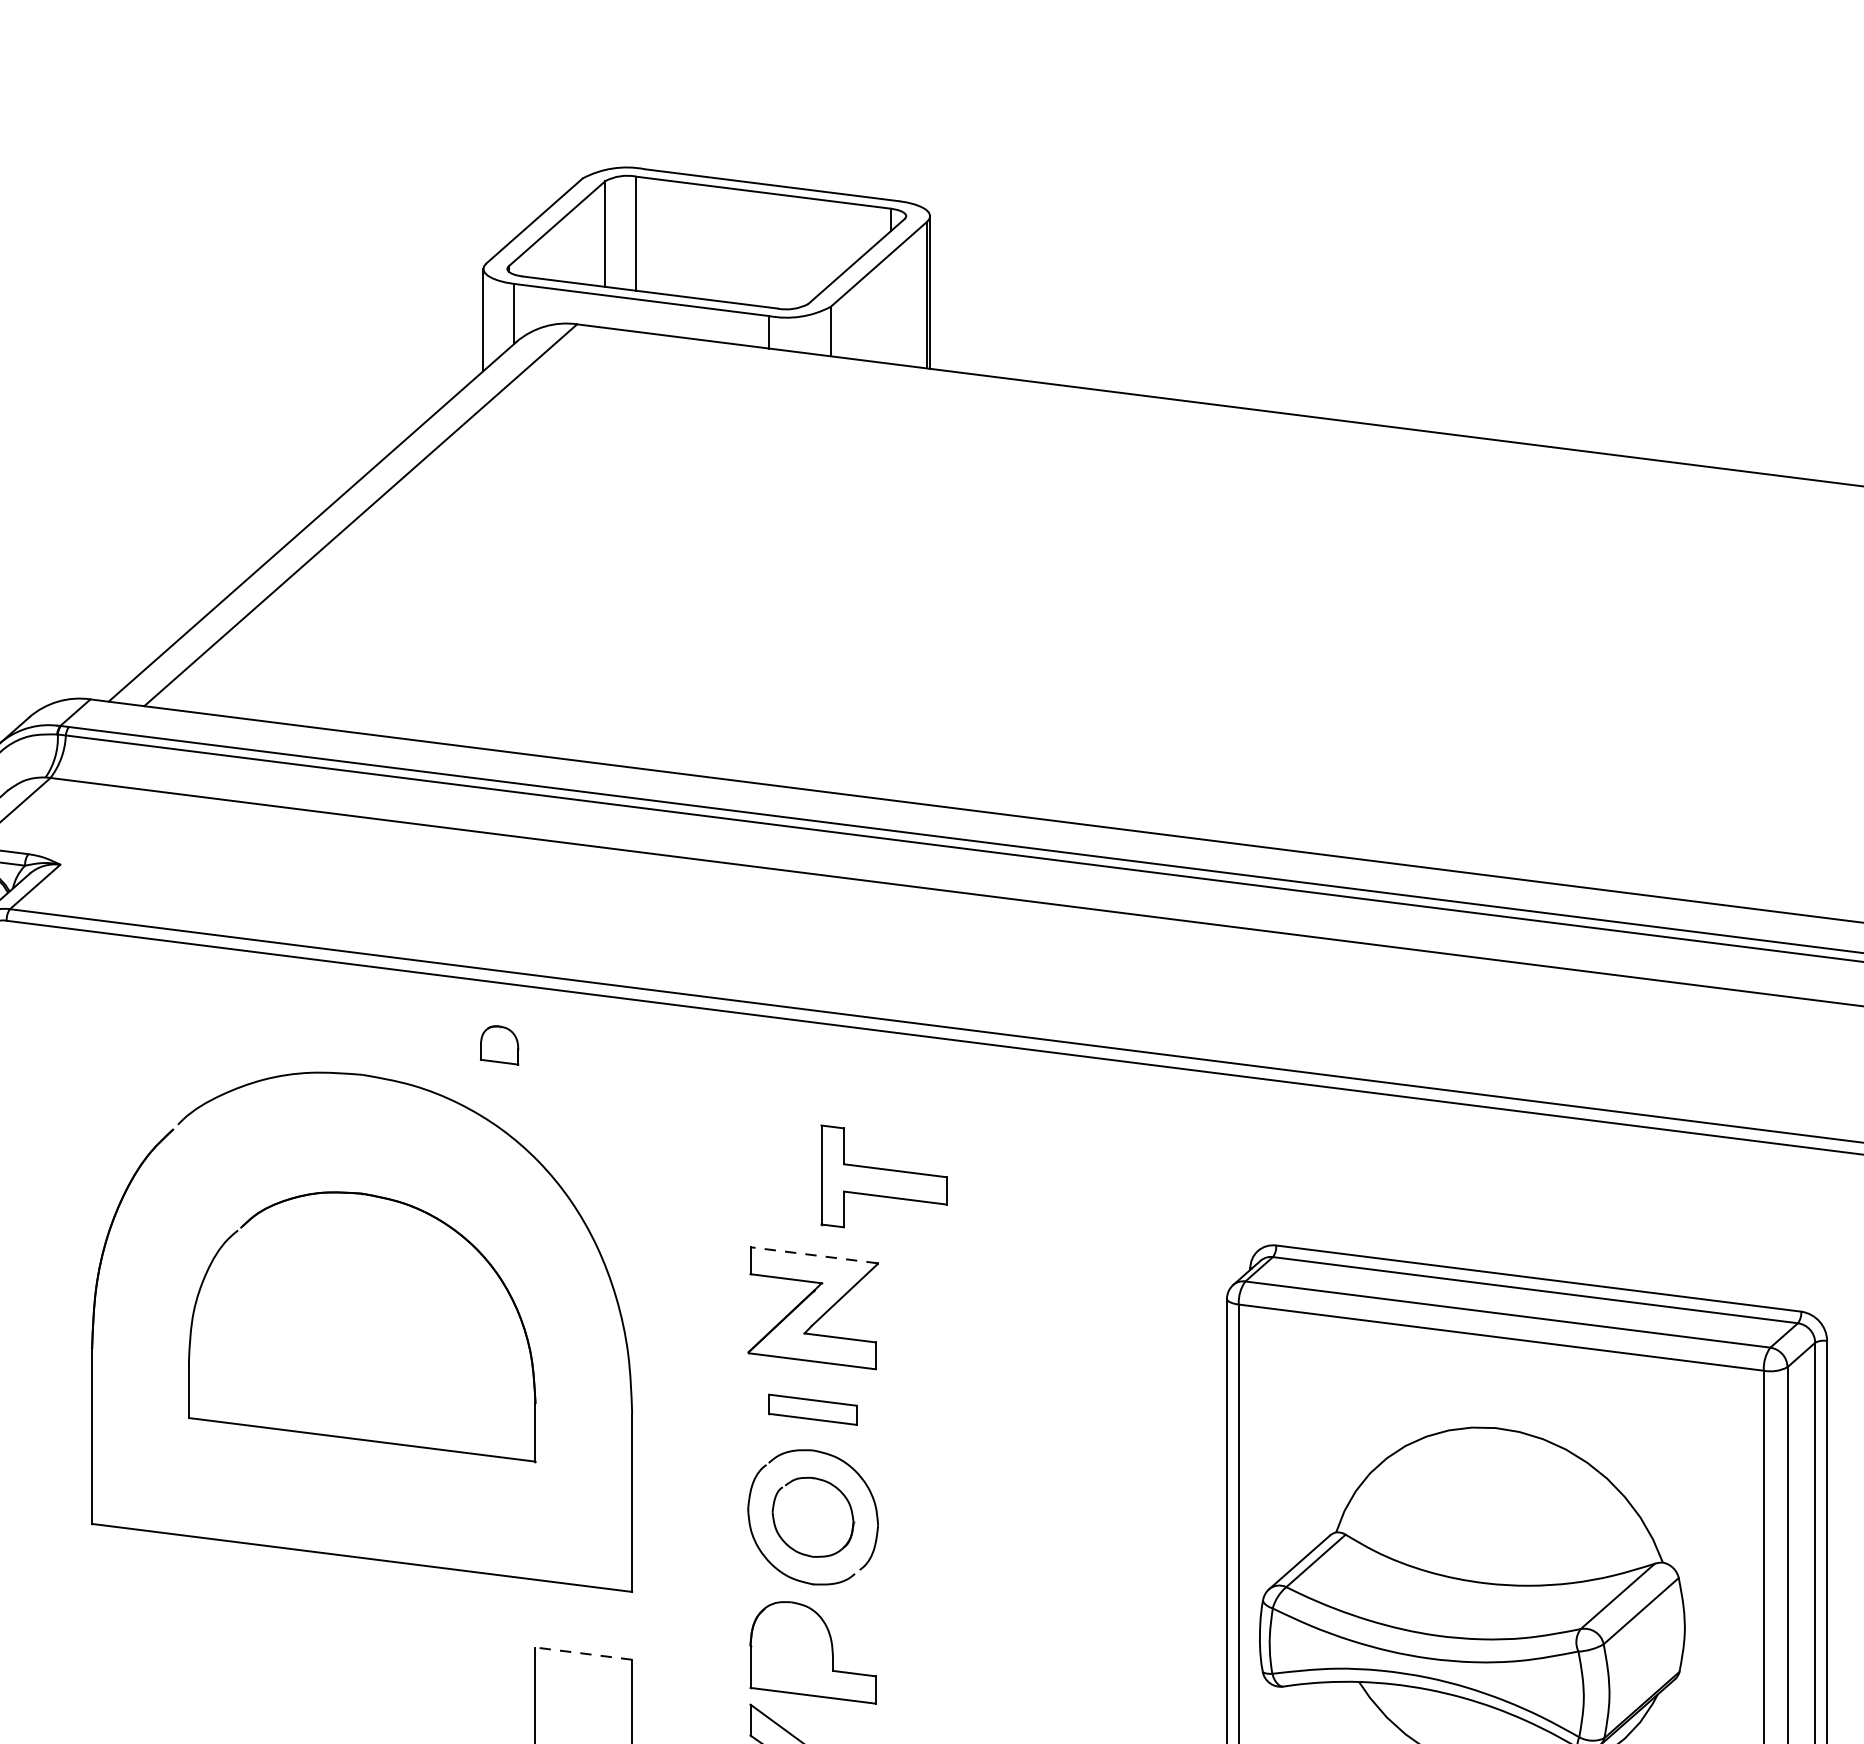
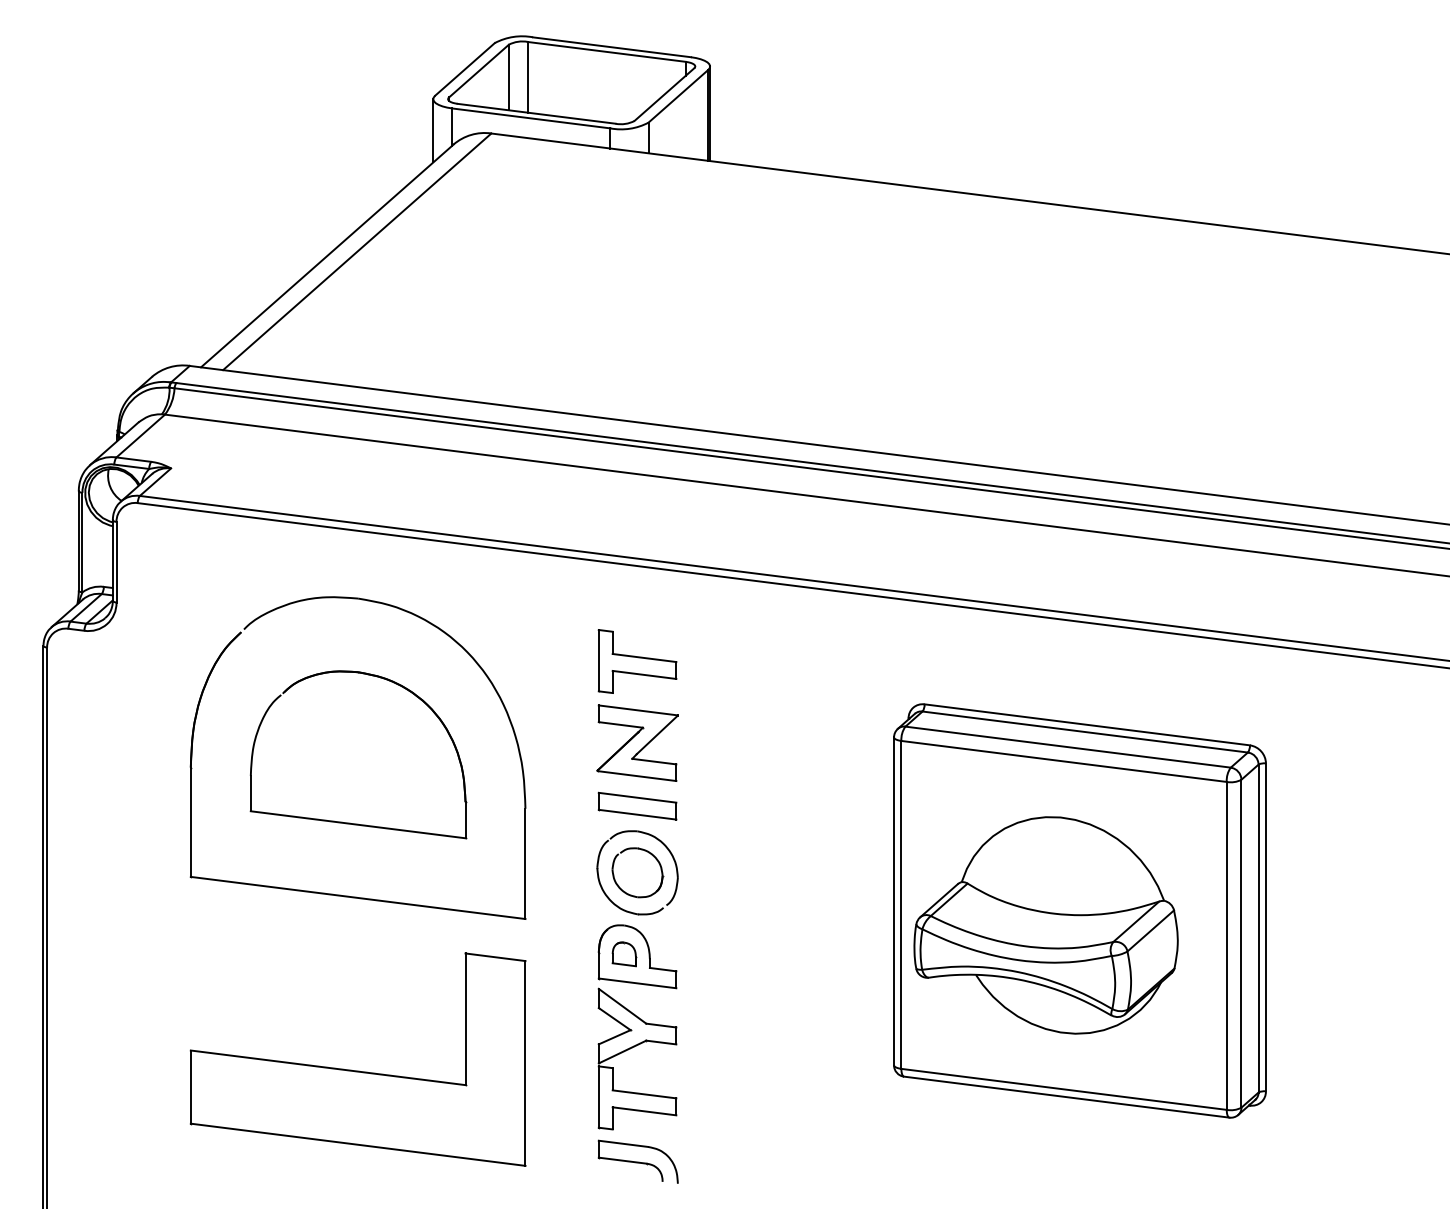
part: (499, 1045) -> (624, 954), moved
part: (883, 1176) -> (637, 661), moved
line: (814, 1255) -> (638, 710), dashed -> solid
part: (812, 1408) -> (637, 805), size x1.43
line: (583, 1654) -> (495, 957), dashed -> solid

